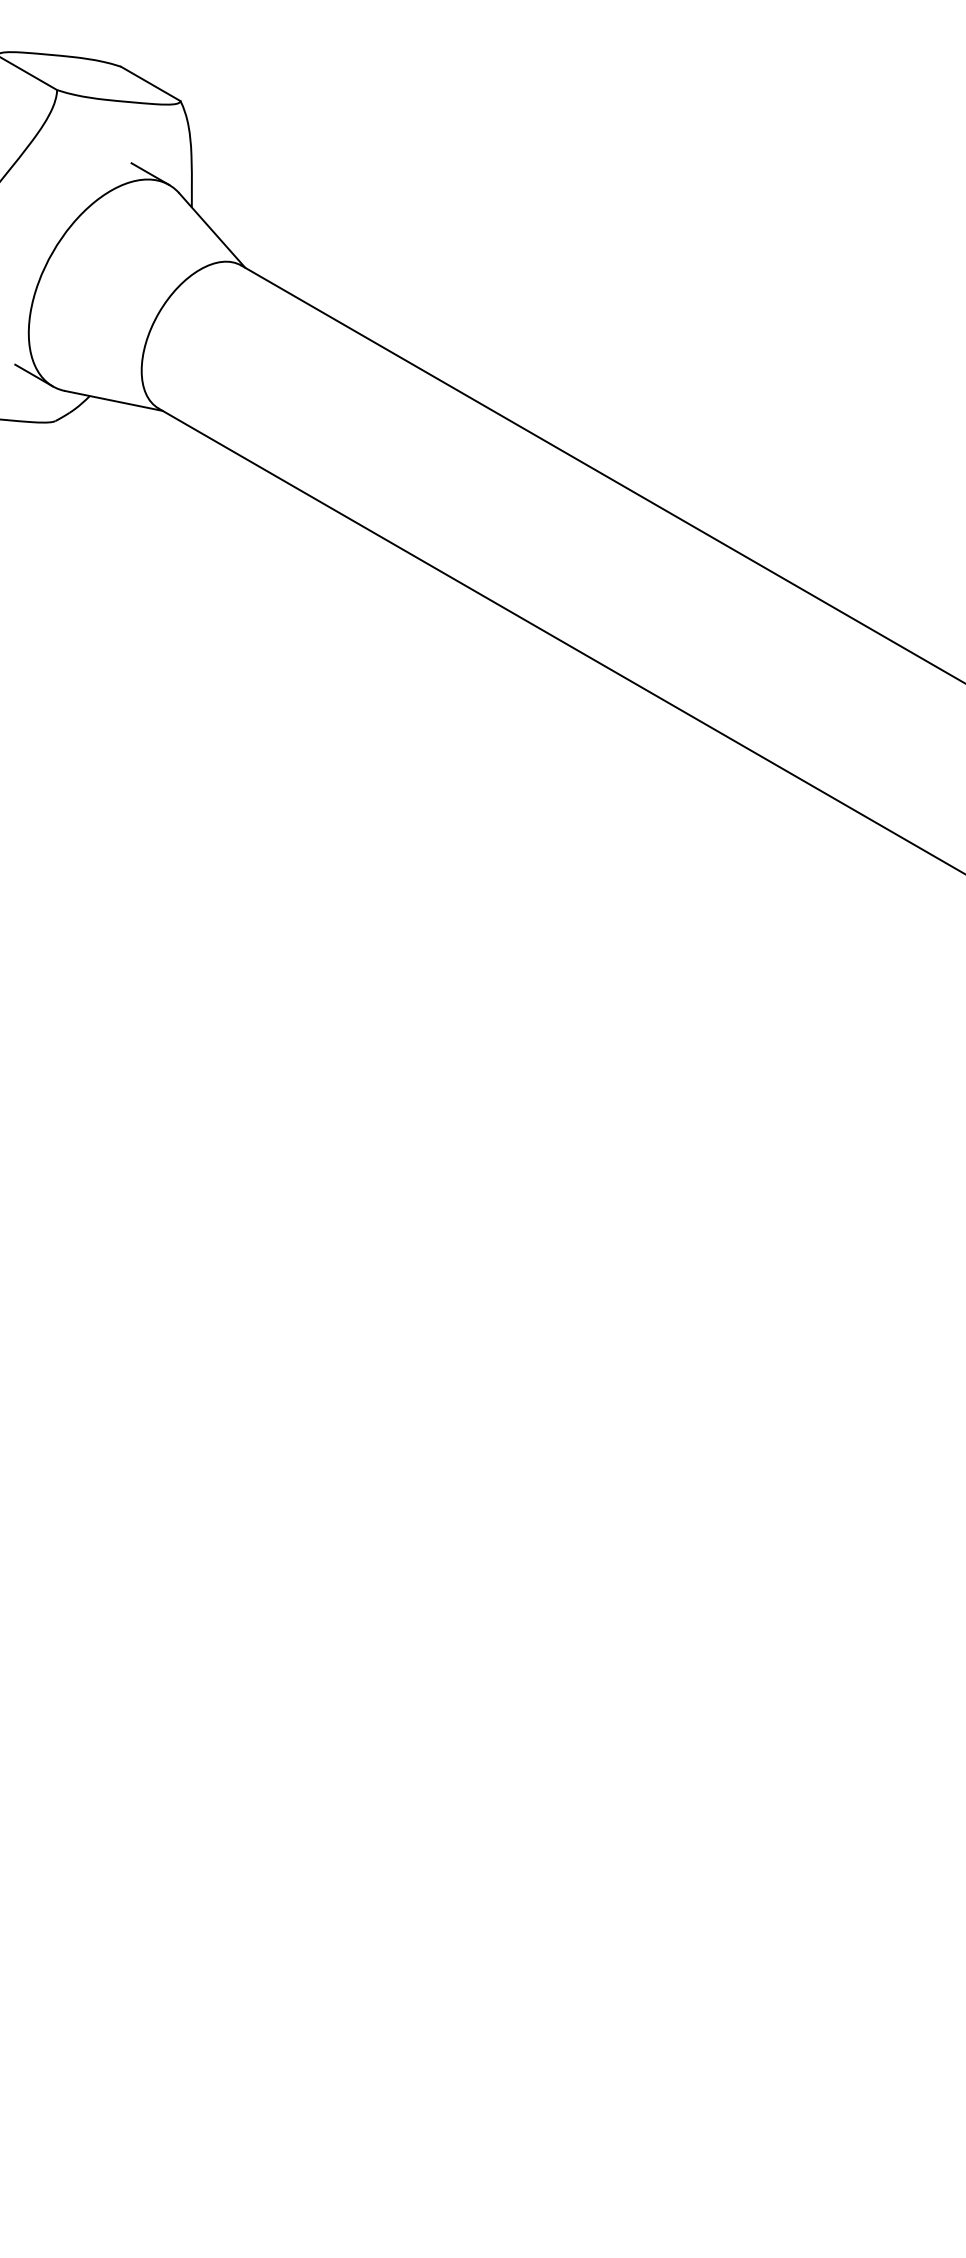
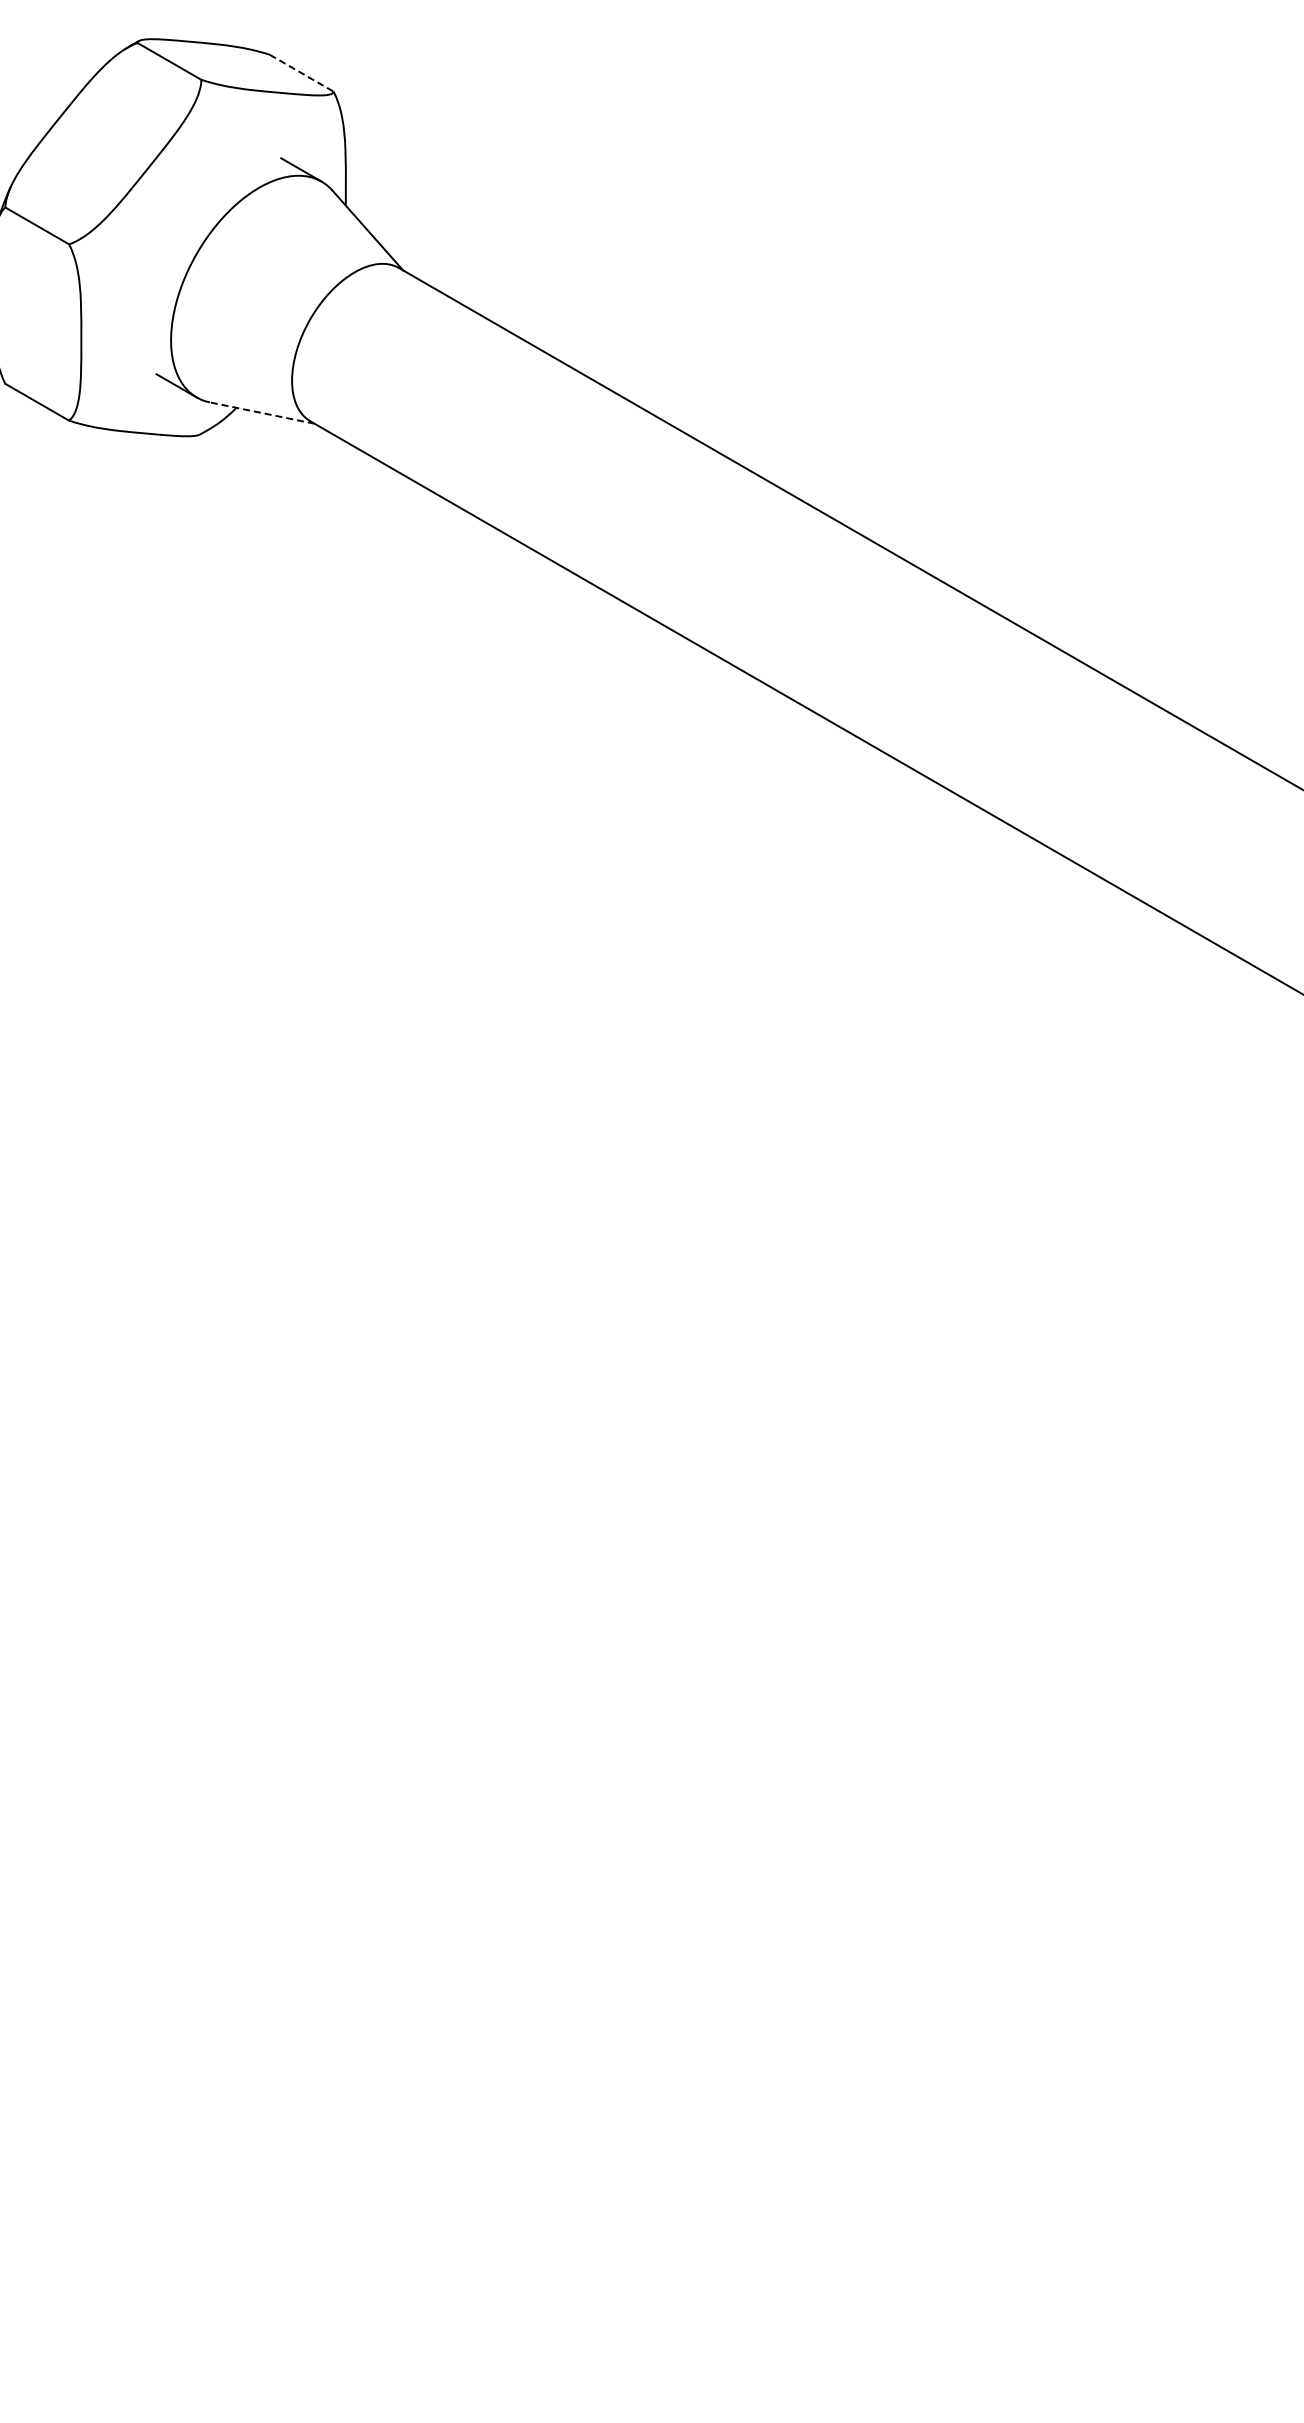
line: (150, 84) -> (301, 73), solid -> dashed
line: (113, 400) -> (261, 412), solid -> dashed

